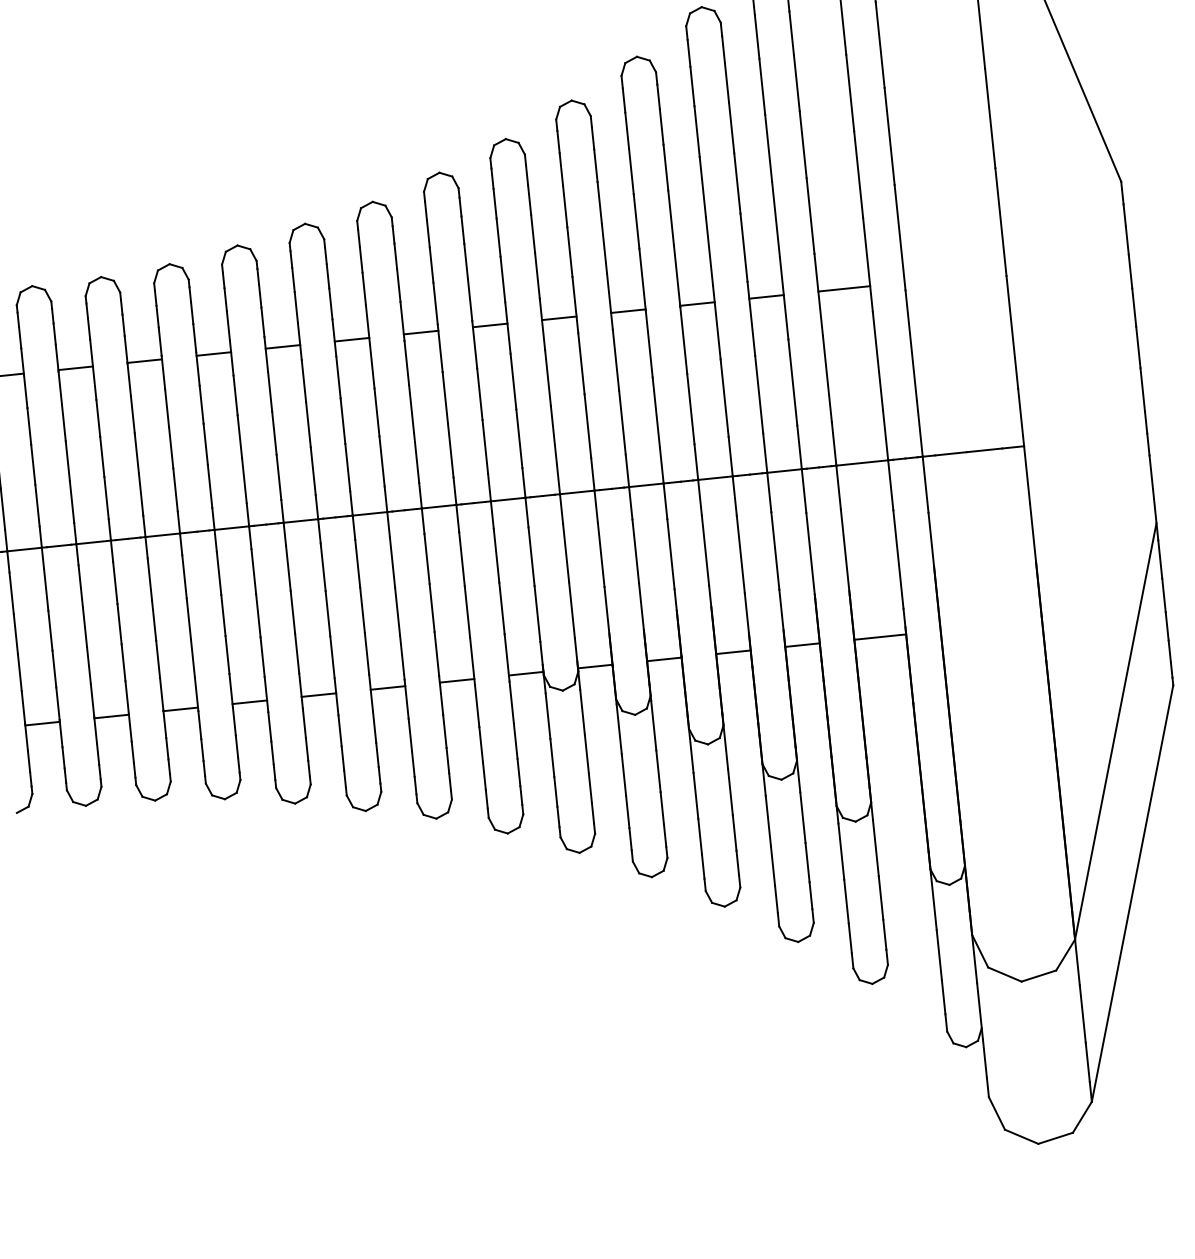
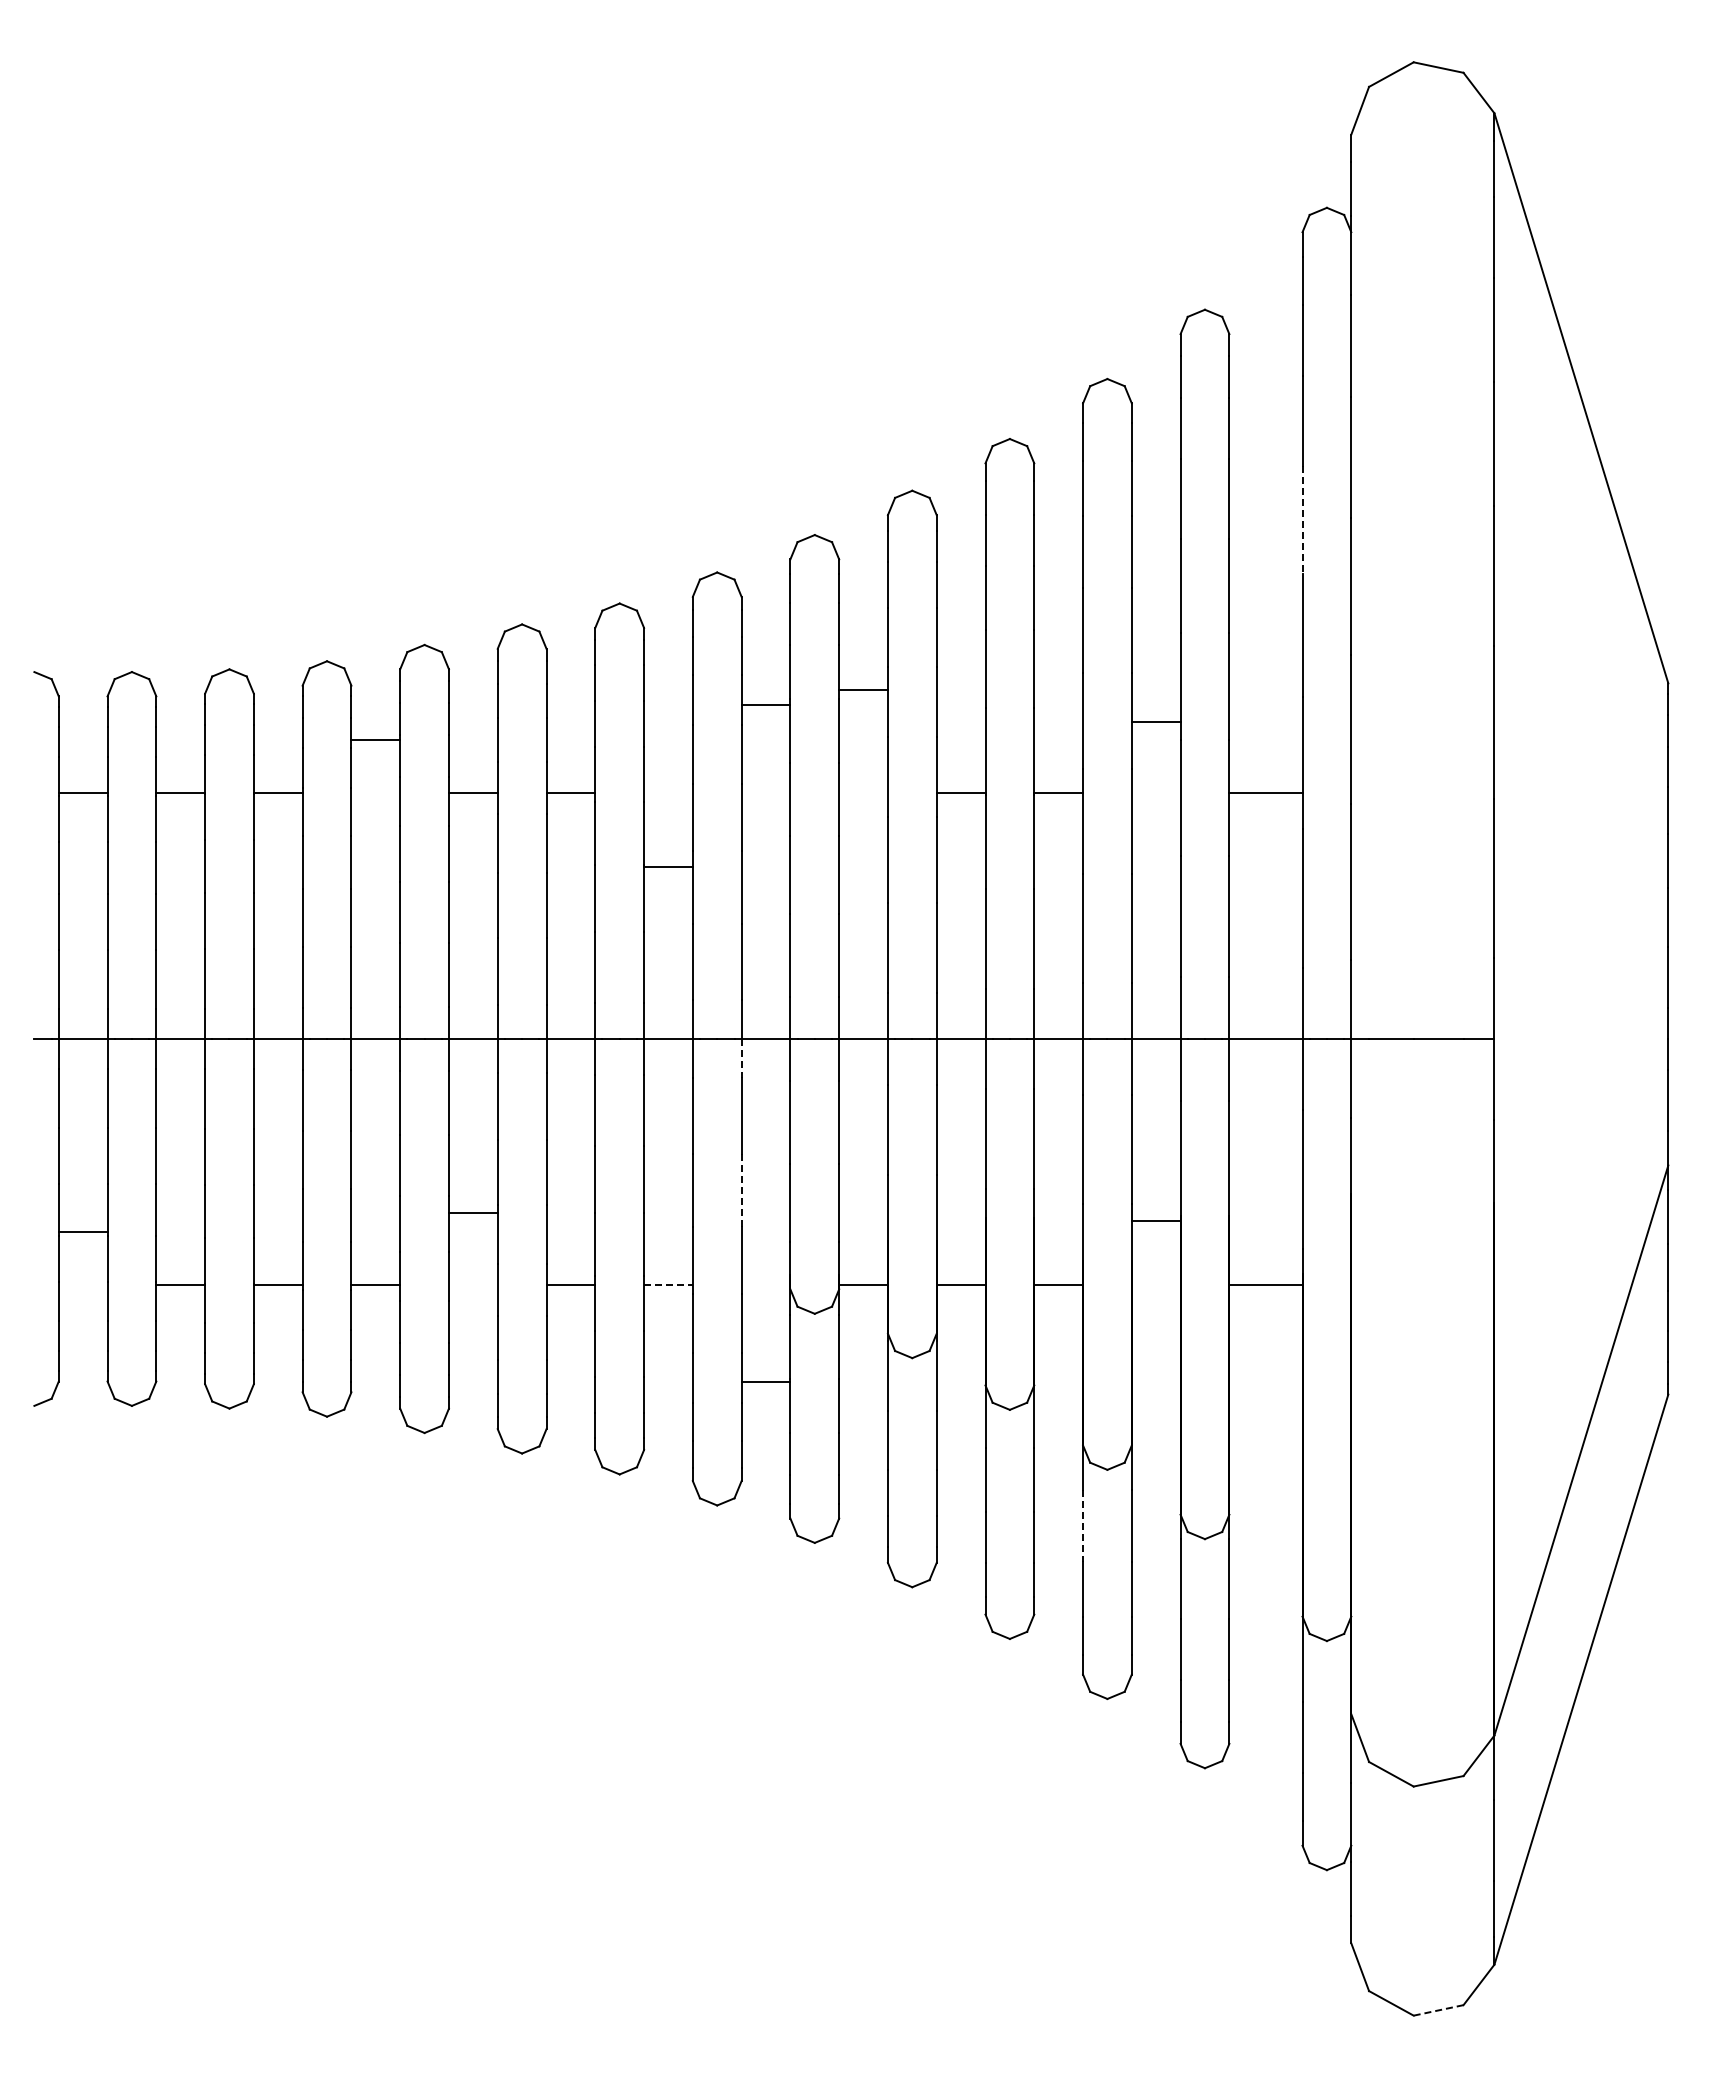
line: (850, 93) -> (1302, 520), solid -> dashed
line: (766, 297) -> (1155, 722), moved
line: (559, 318) -> (863, 690), moved
line: (489, 325) -> (765, 705), moved
line: (421, 332) -> (668, 867), moved
line: (213, 354) -> (375, 740), moved
line: (492, 515) -> (741, 1058), solid -> dashed
line: (501, 608) -> (741, 1190), solid -> dashed
line: (802, 644) -> (1155, 1220), moved
line: (525, 673) -> (765, 1381), moved
line: (457, 680) -> (668, 1284), solid -> dashed
line: (318, 694) -> (472, 1212), moved
line: (42, 723) -> (82, 1231), moved
line: (768, 820) -> (1083, 1525), solid -> dashed
line: (1056, 1138) -> (1439, 2010), solid -> dashed

